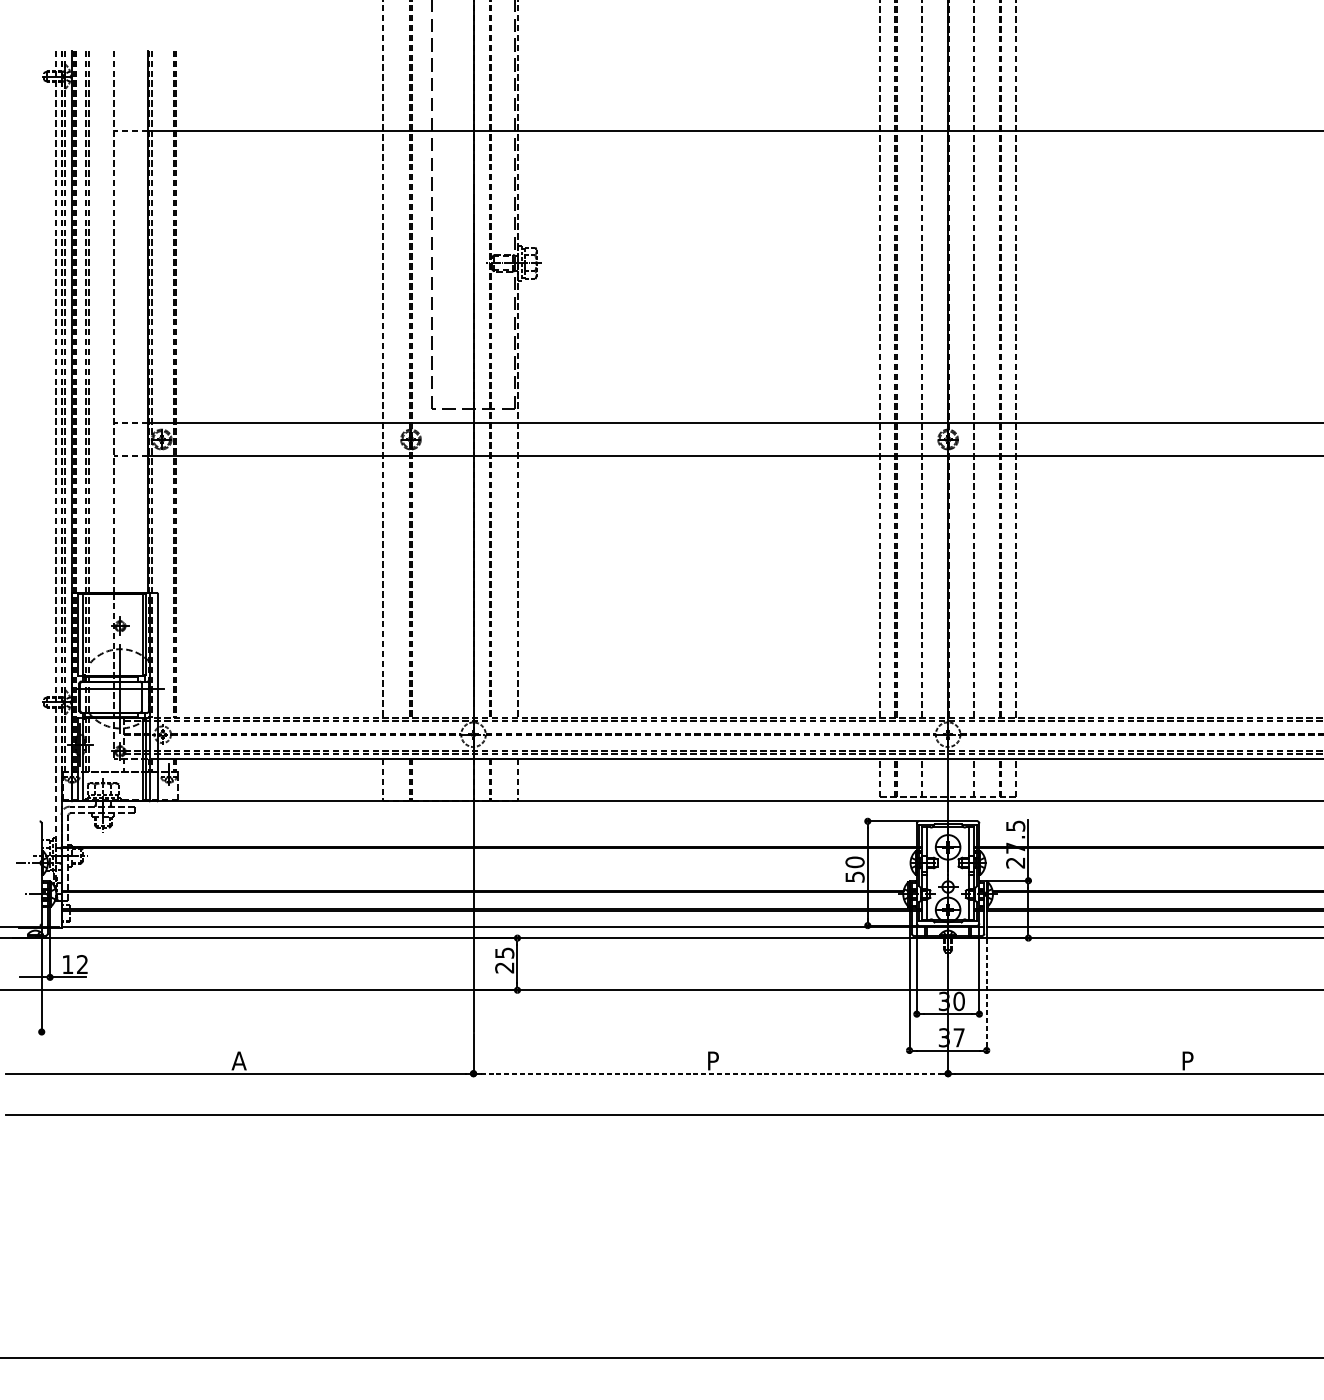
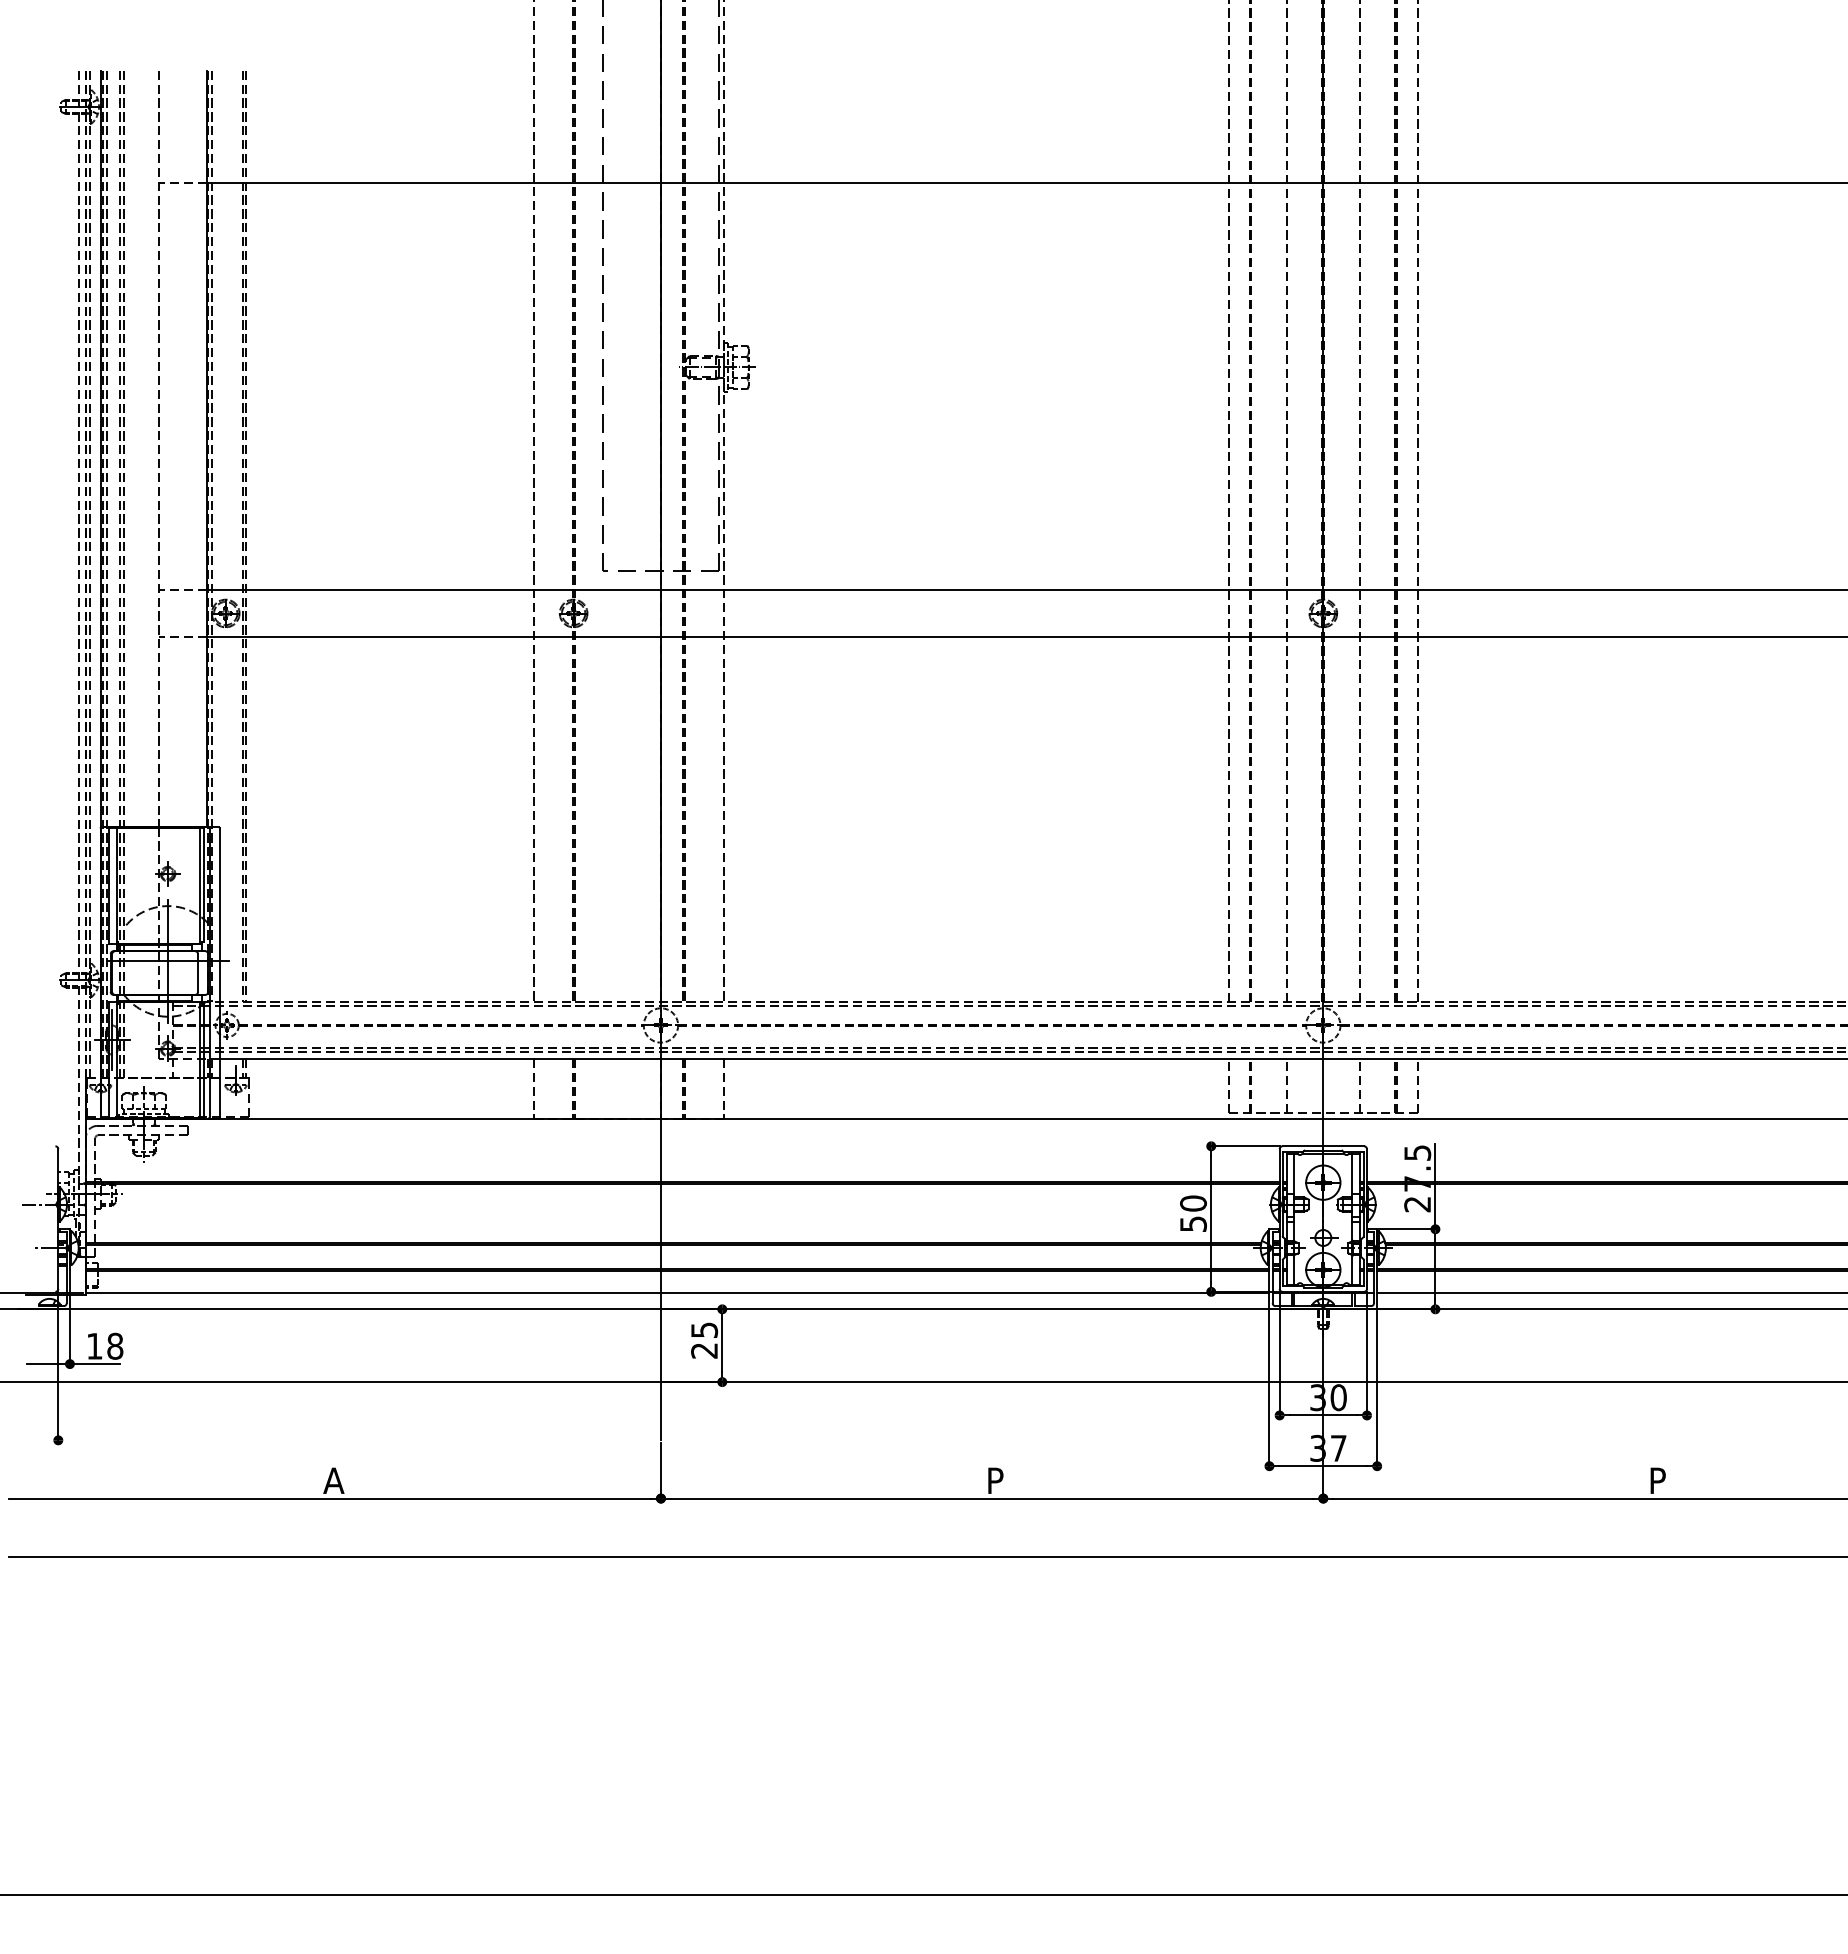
text: (82, 964) -> (115, 1345), 12 -> 18
line: (986, 996) -> (1377, 1390), dashed -> solid
line: (711, 1073) -> (992, 1498), dashed -> solid

